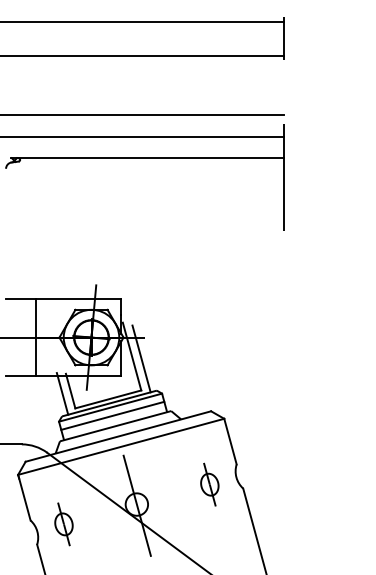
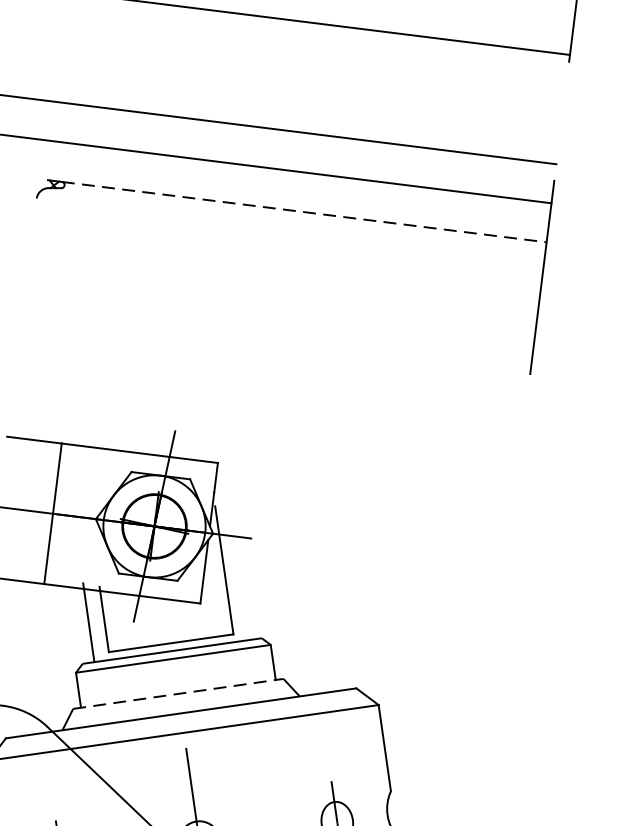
line: (151, 158) -> (304, 212), solid -> dashed
line: (141, 358) -> (241, 576), removed
line: (112, 415) -> (175, 673), removed
line: (115, 426) -> (178, 694), solid -> dashed

